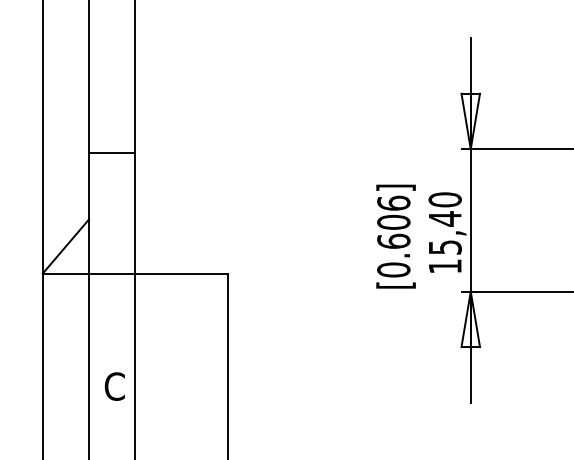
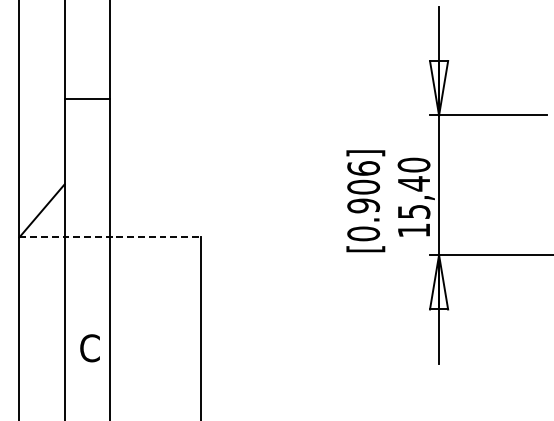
line: (112, 153) -> (87, 99), moved
text: (393, 240) -> (363, 204), [0.606] -> [0.906]
line: (135, 273) -> (110, 237), solid -> dashed

